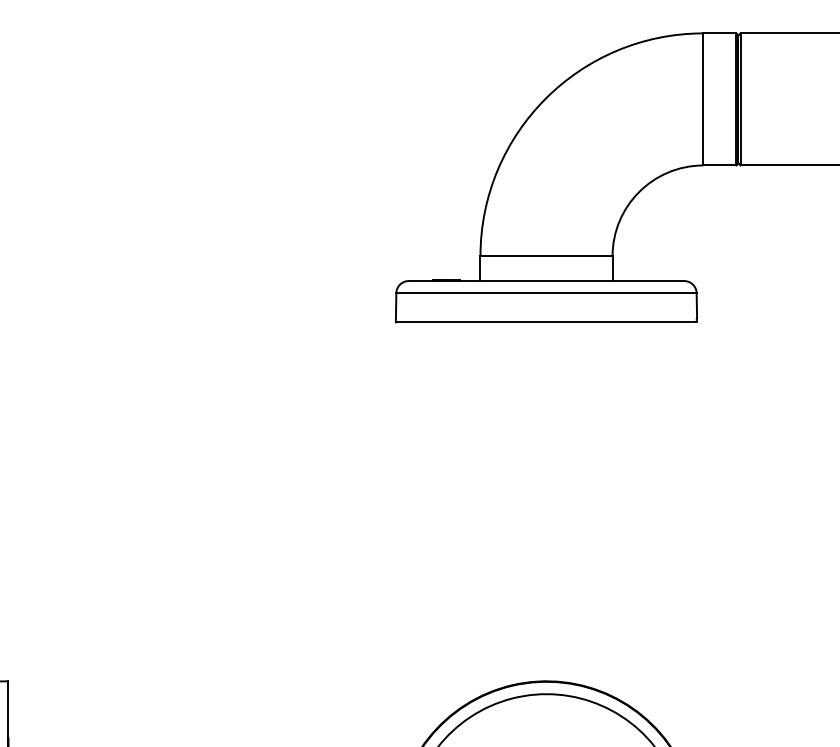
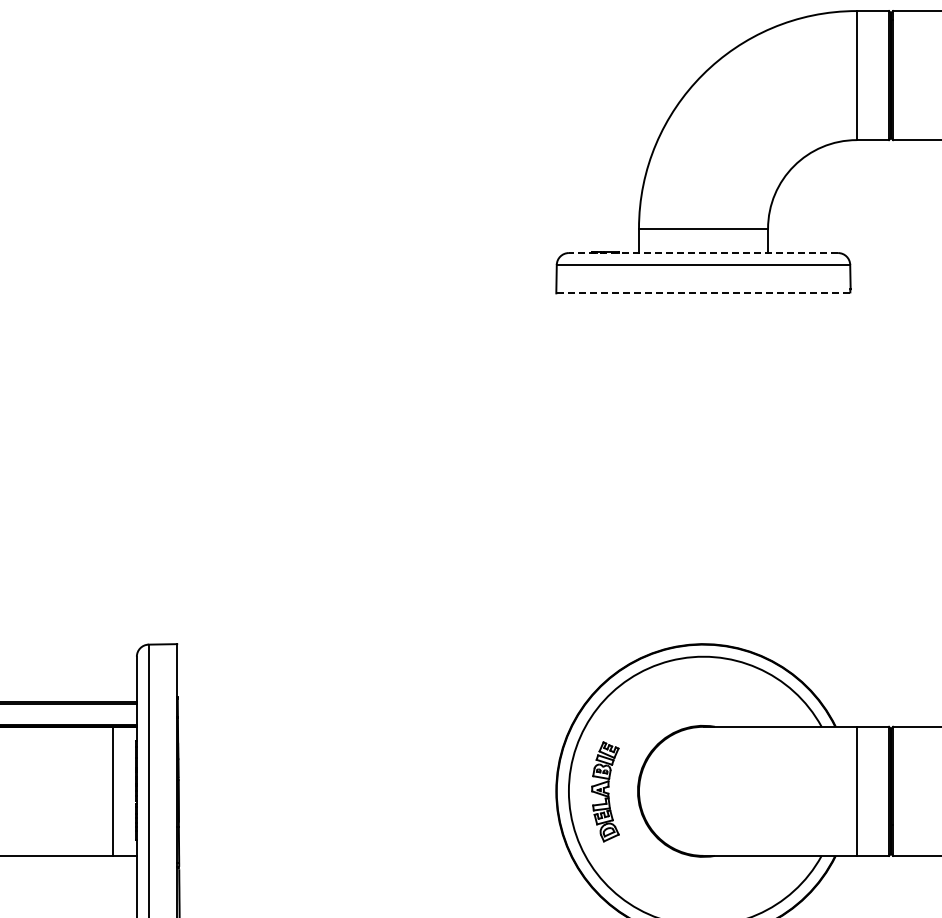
line: (546, 281) -> (703, 253), solid -> dashed
line: (545, 322) -> (702, 293), solid -> dashed

